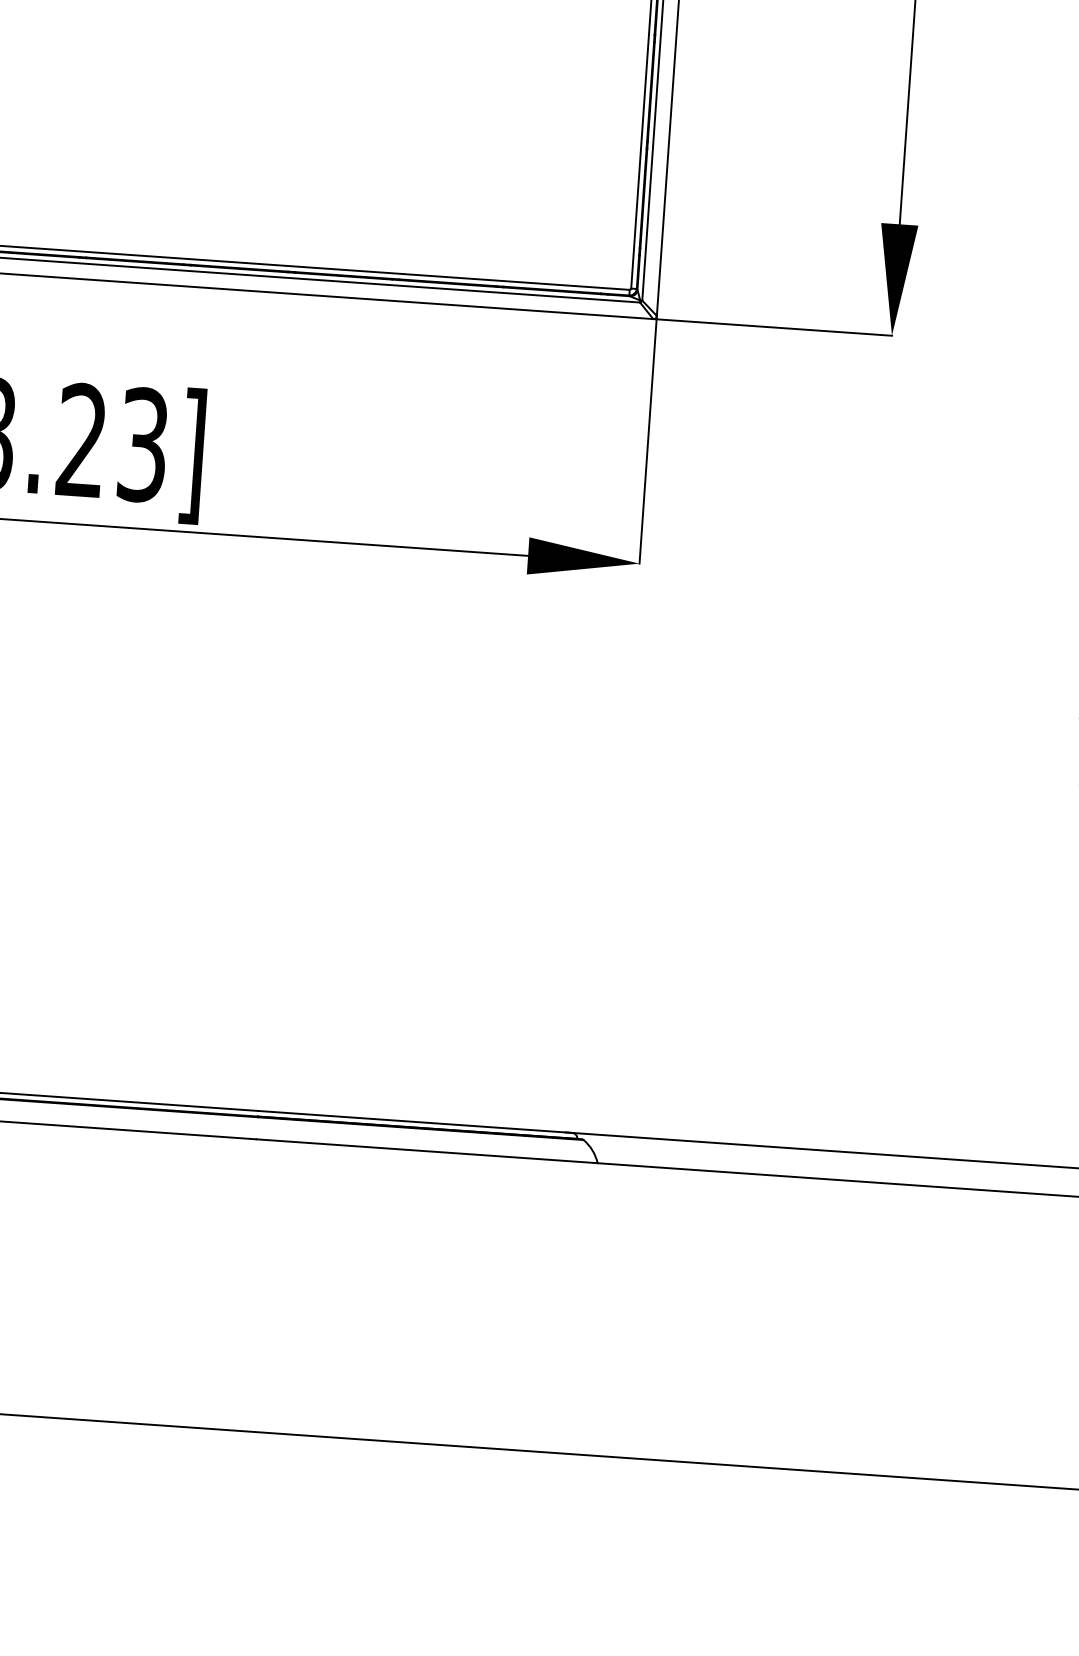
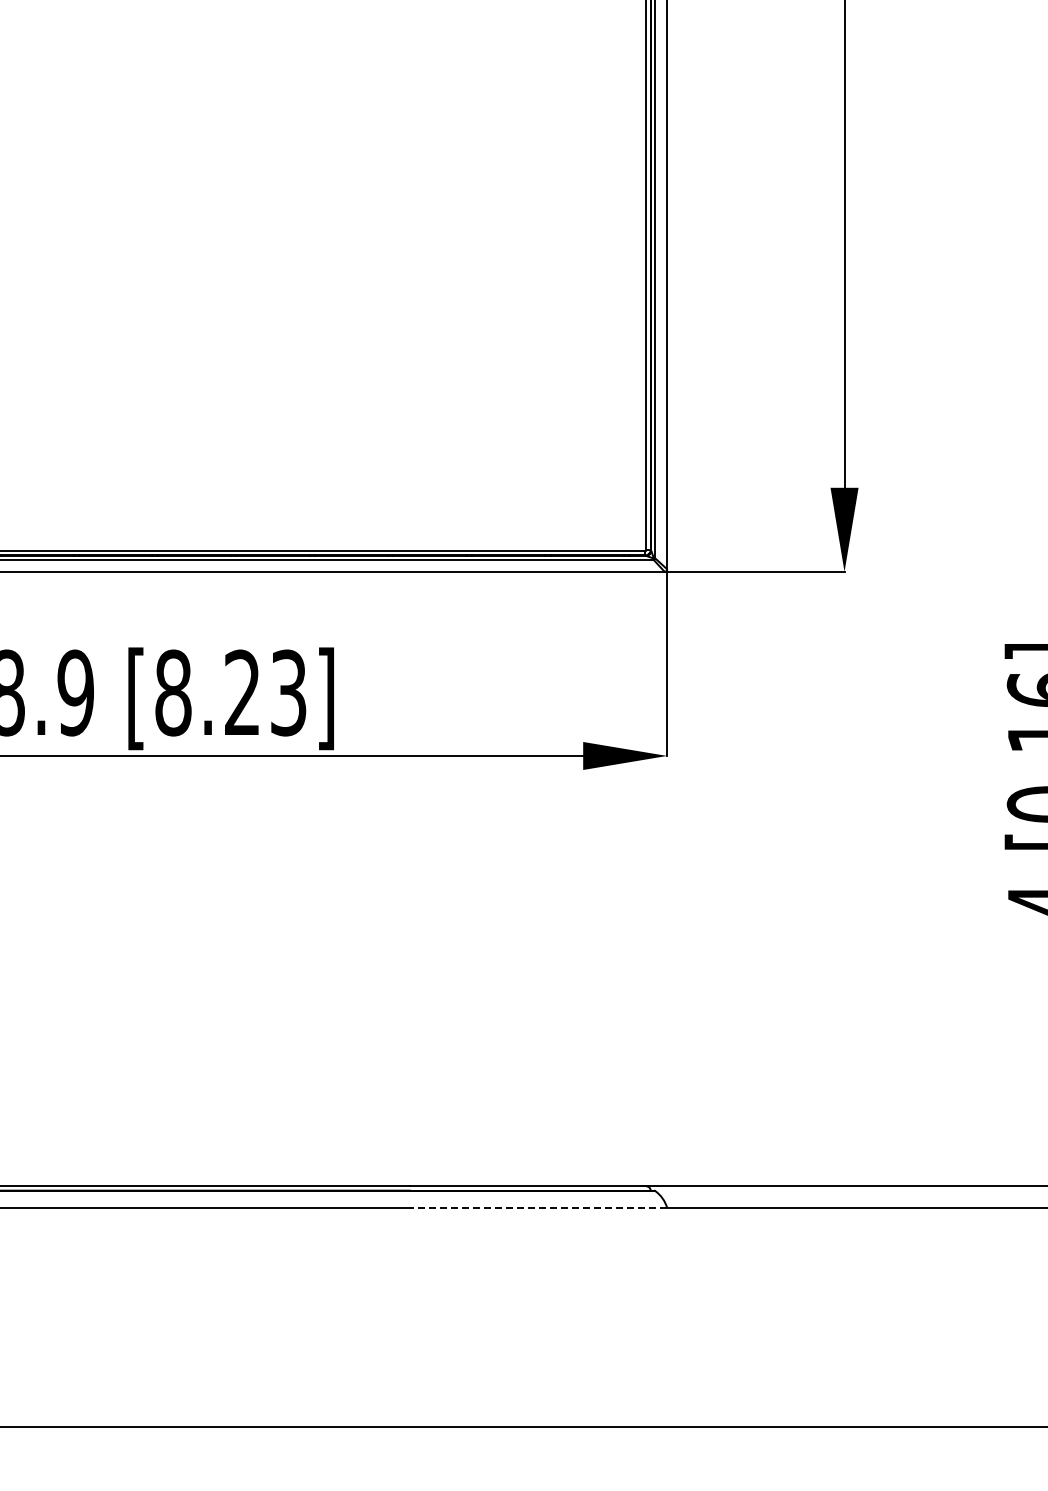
line: (426, 1150) -> (538, 1207), solid -> dashed

